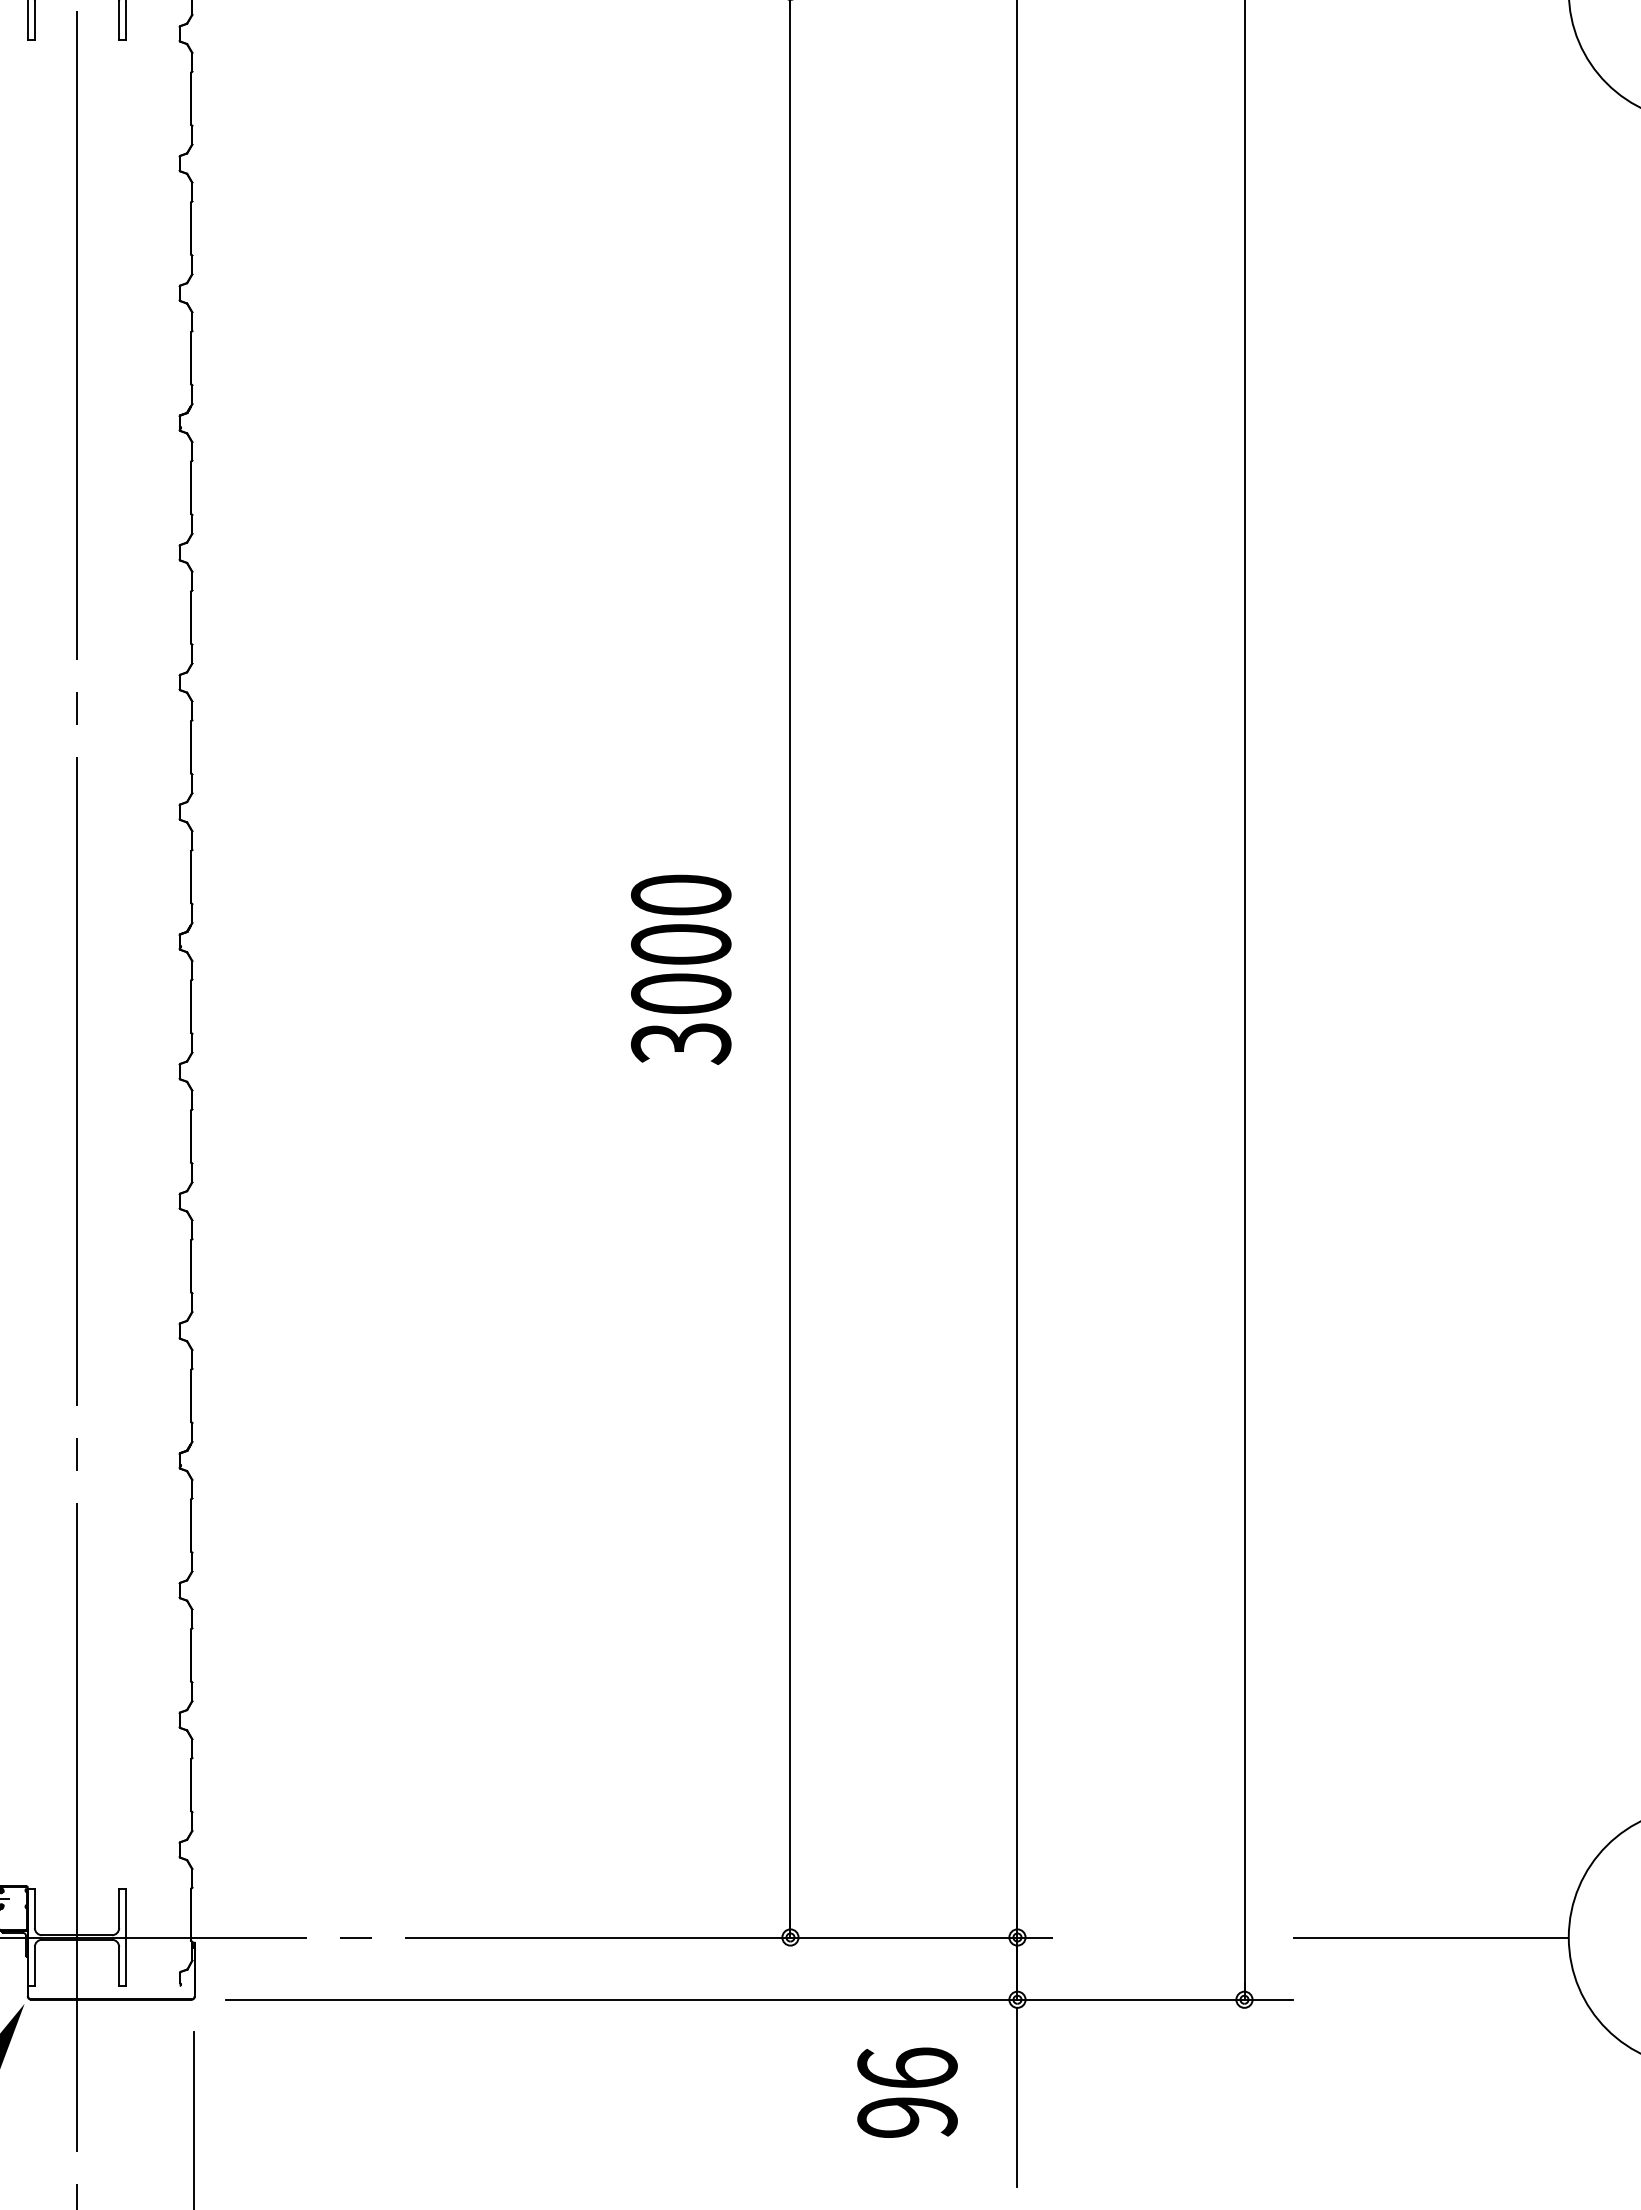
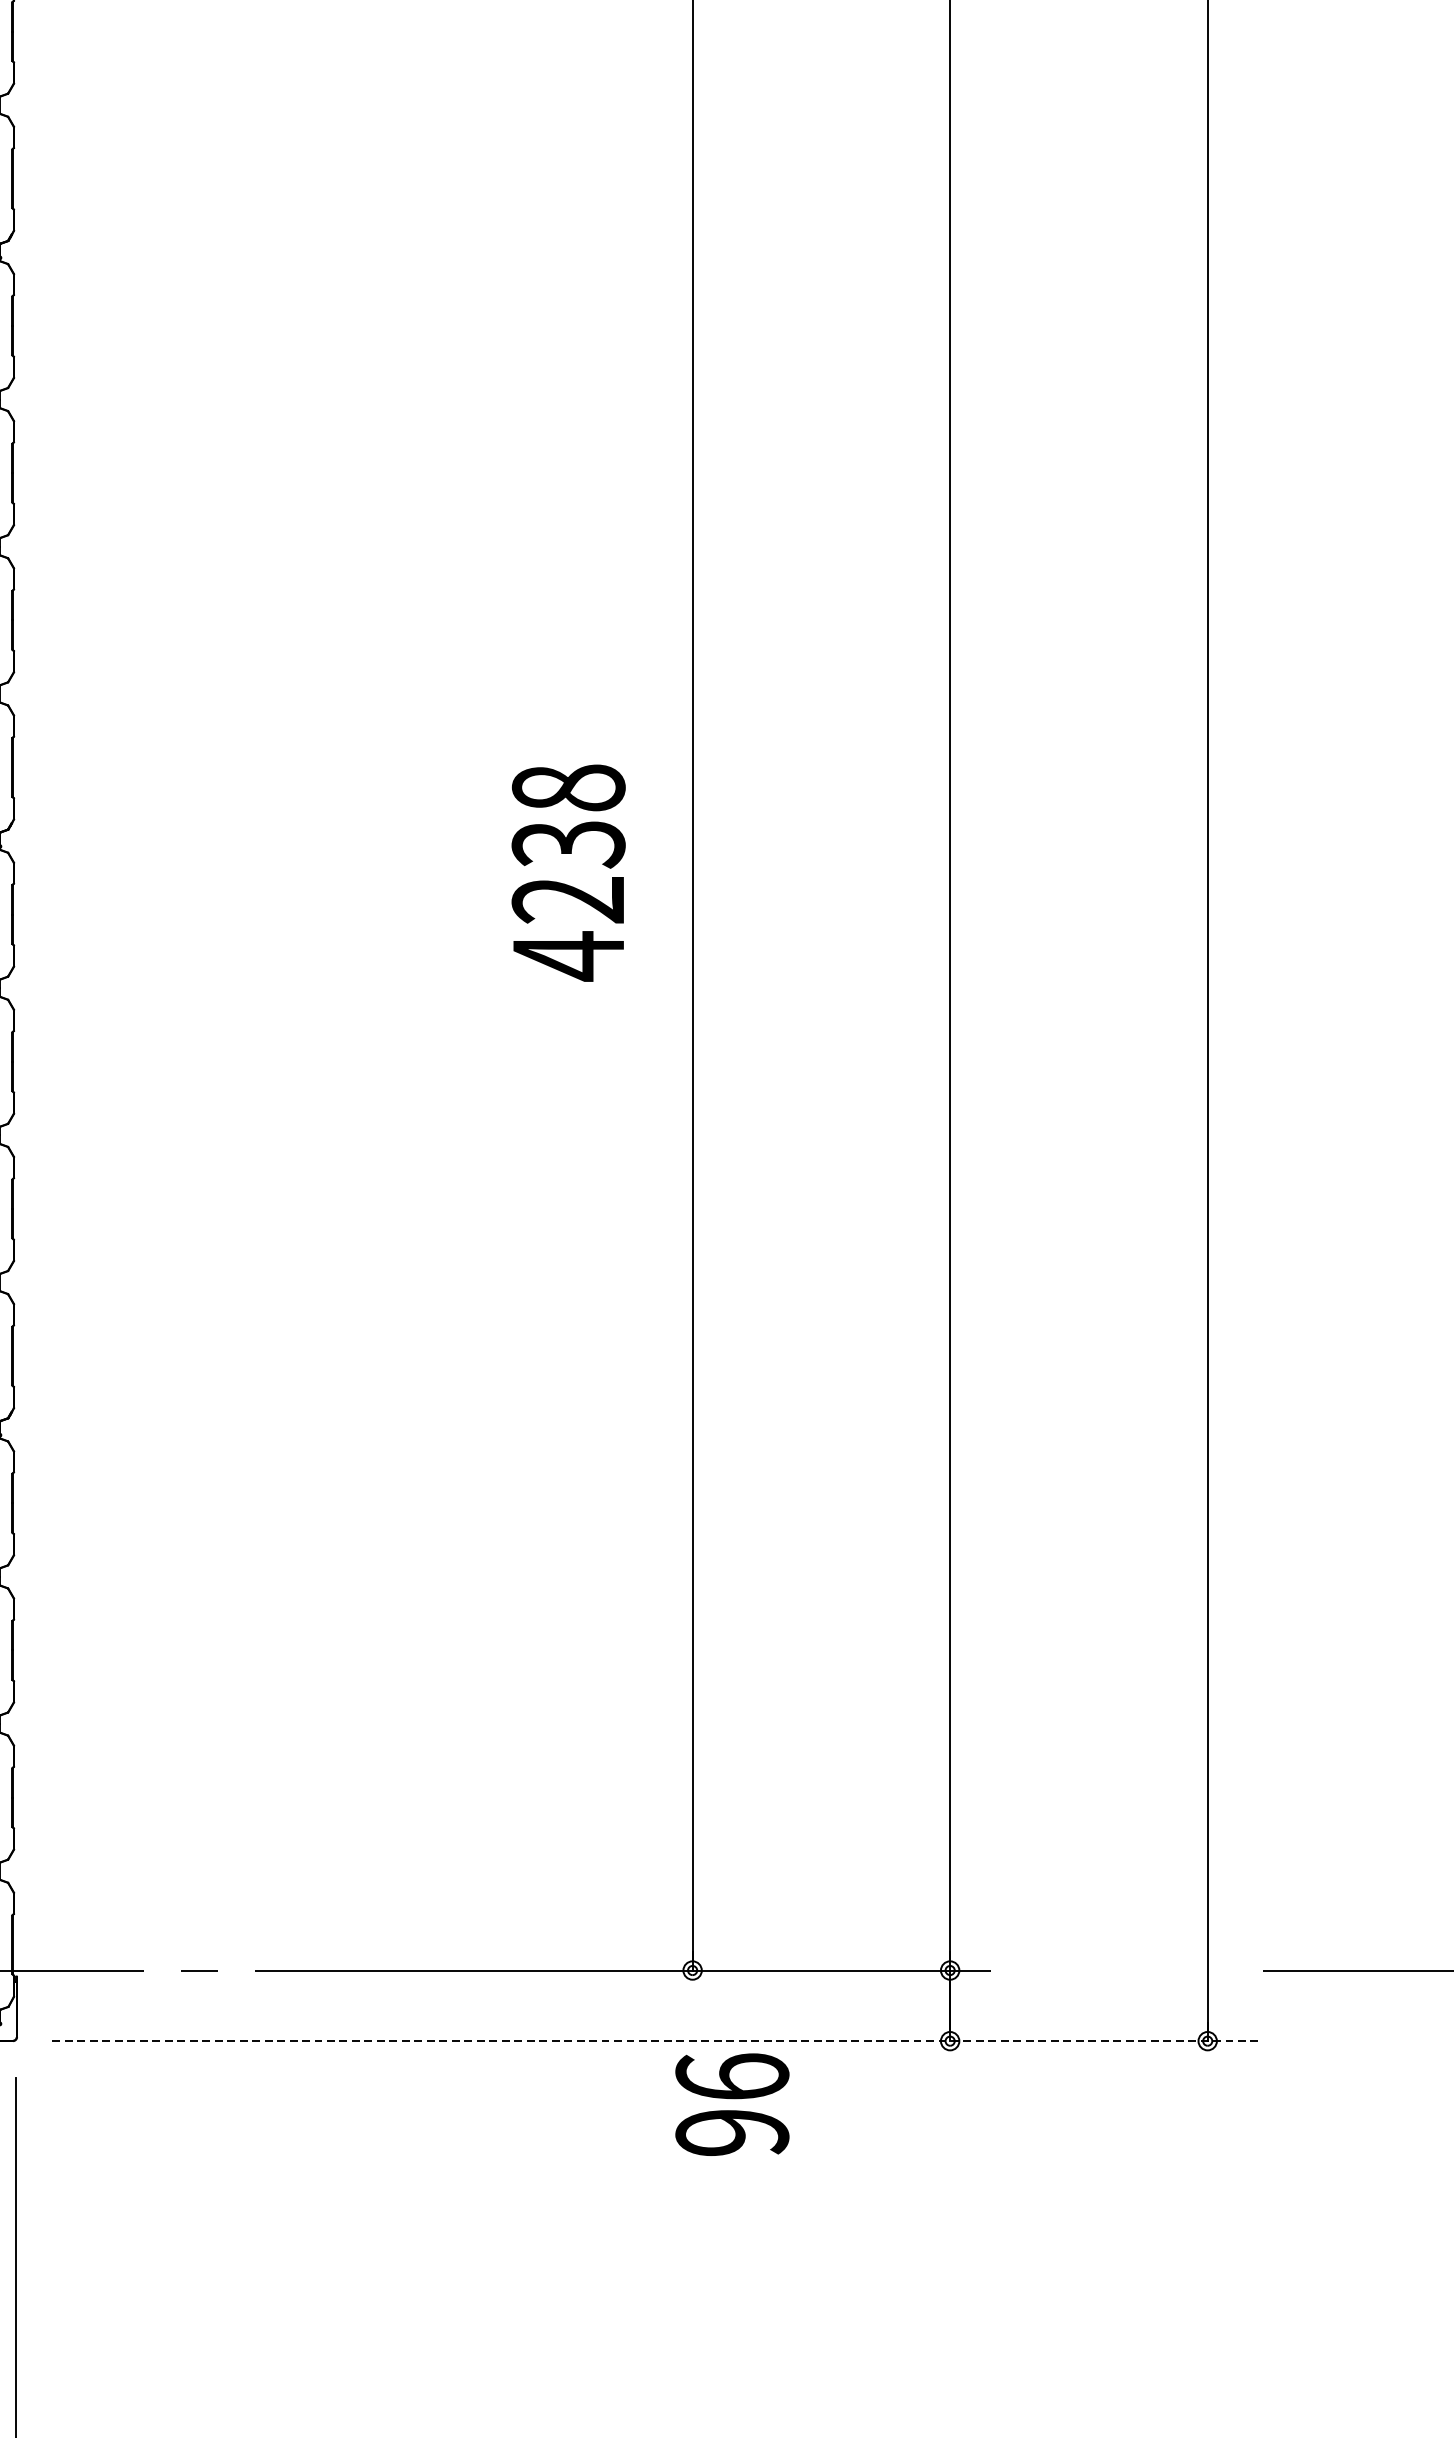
text: (681, 969) -> (568, 872), 3000 -> 4238
line: (760, 1999) -> (658, 2040), solid -> dashed
text: (907, 2092) -> (732, 2104), moved
line: (1017, 2097) -> (950, 2152), removed

